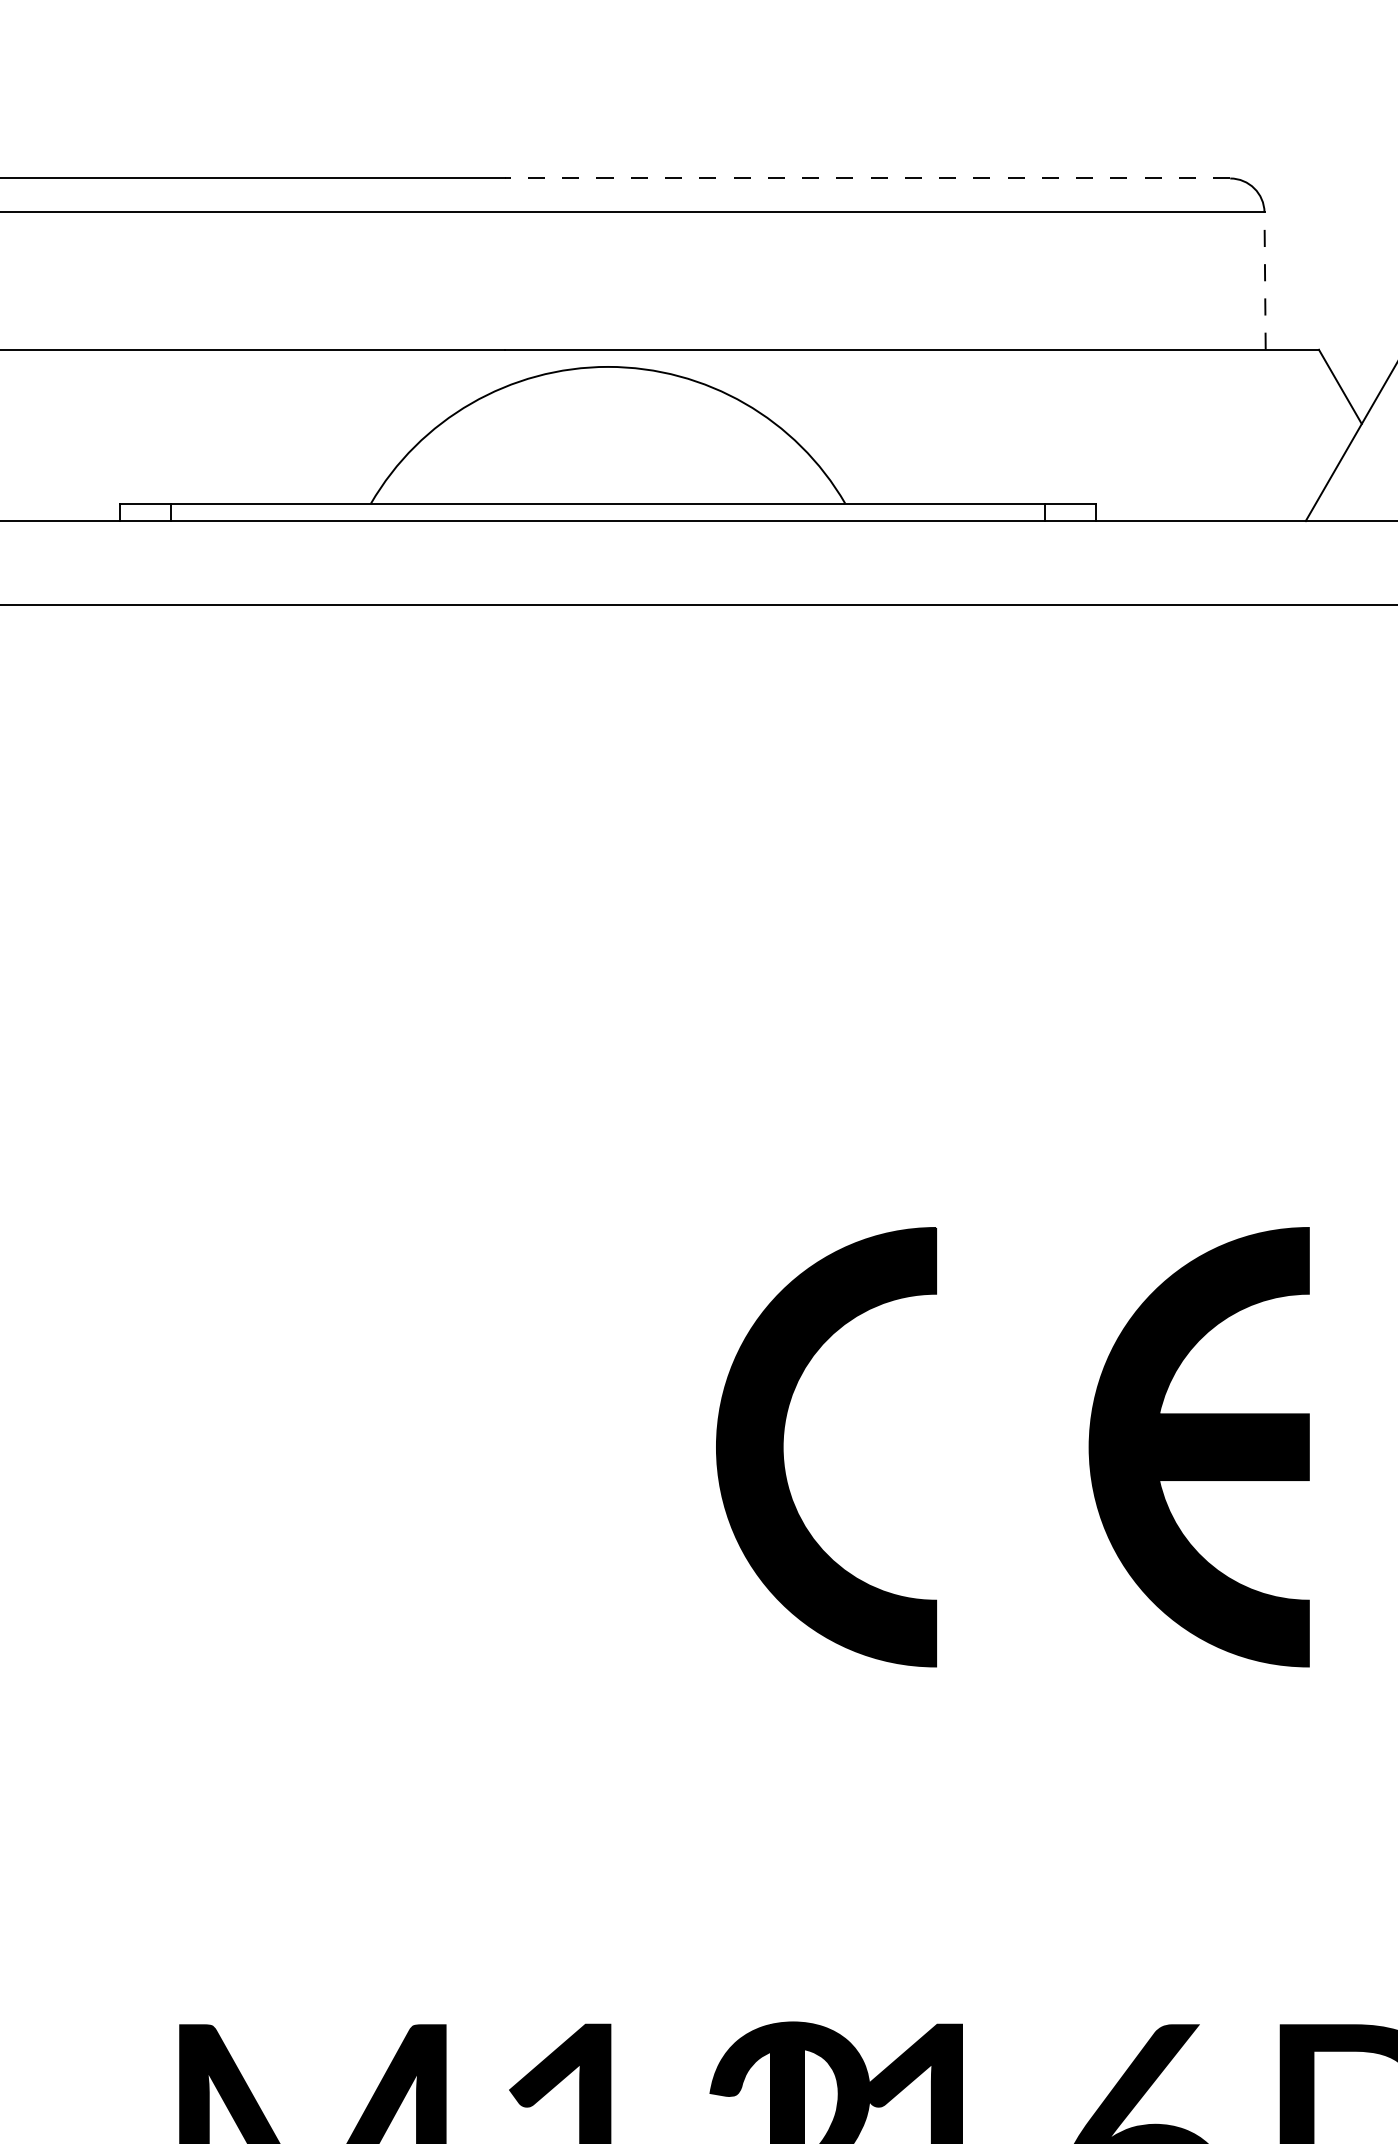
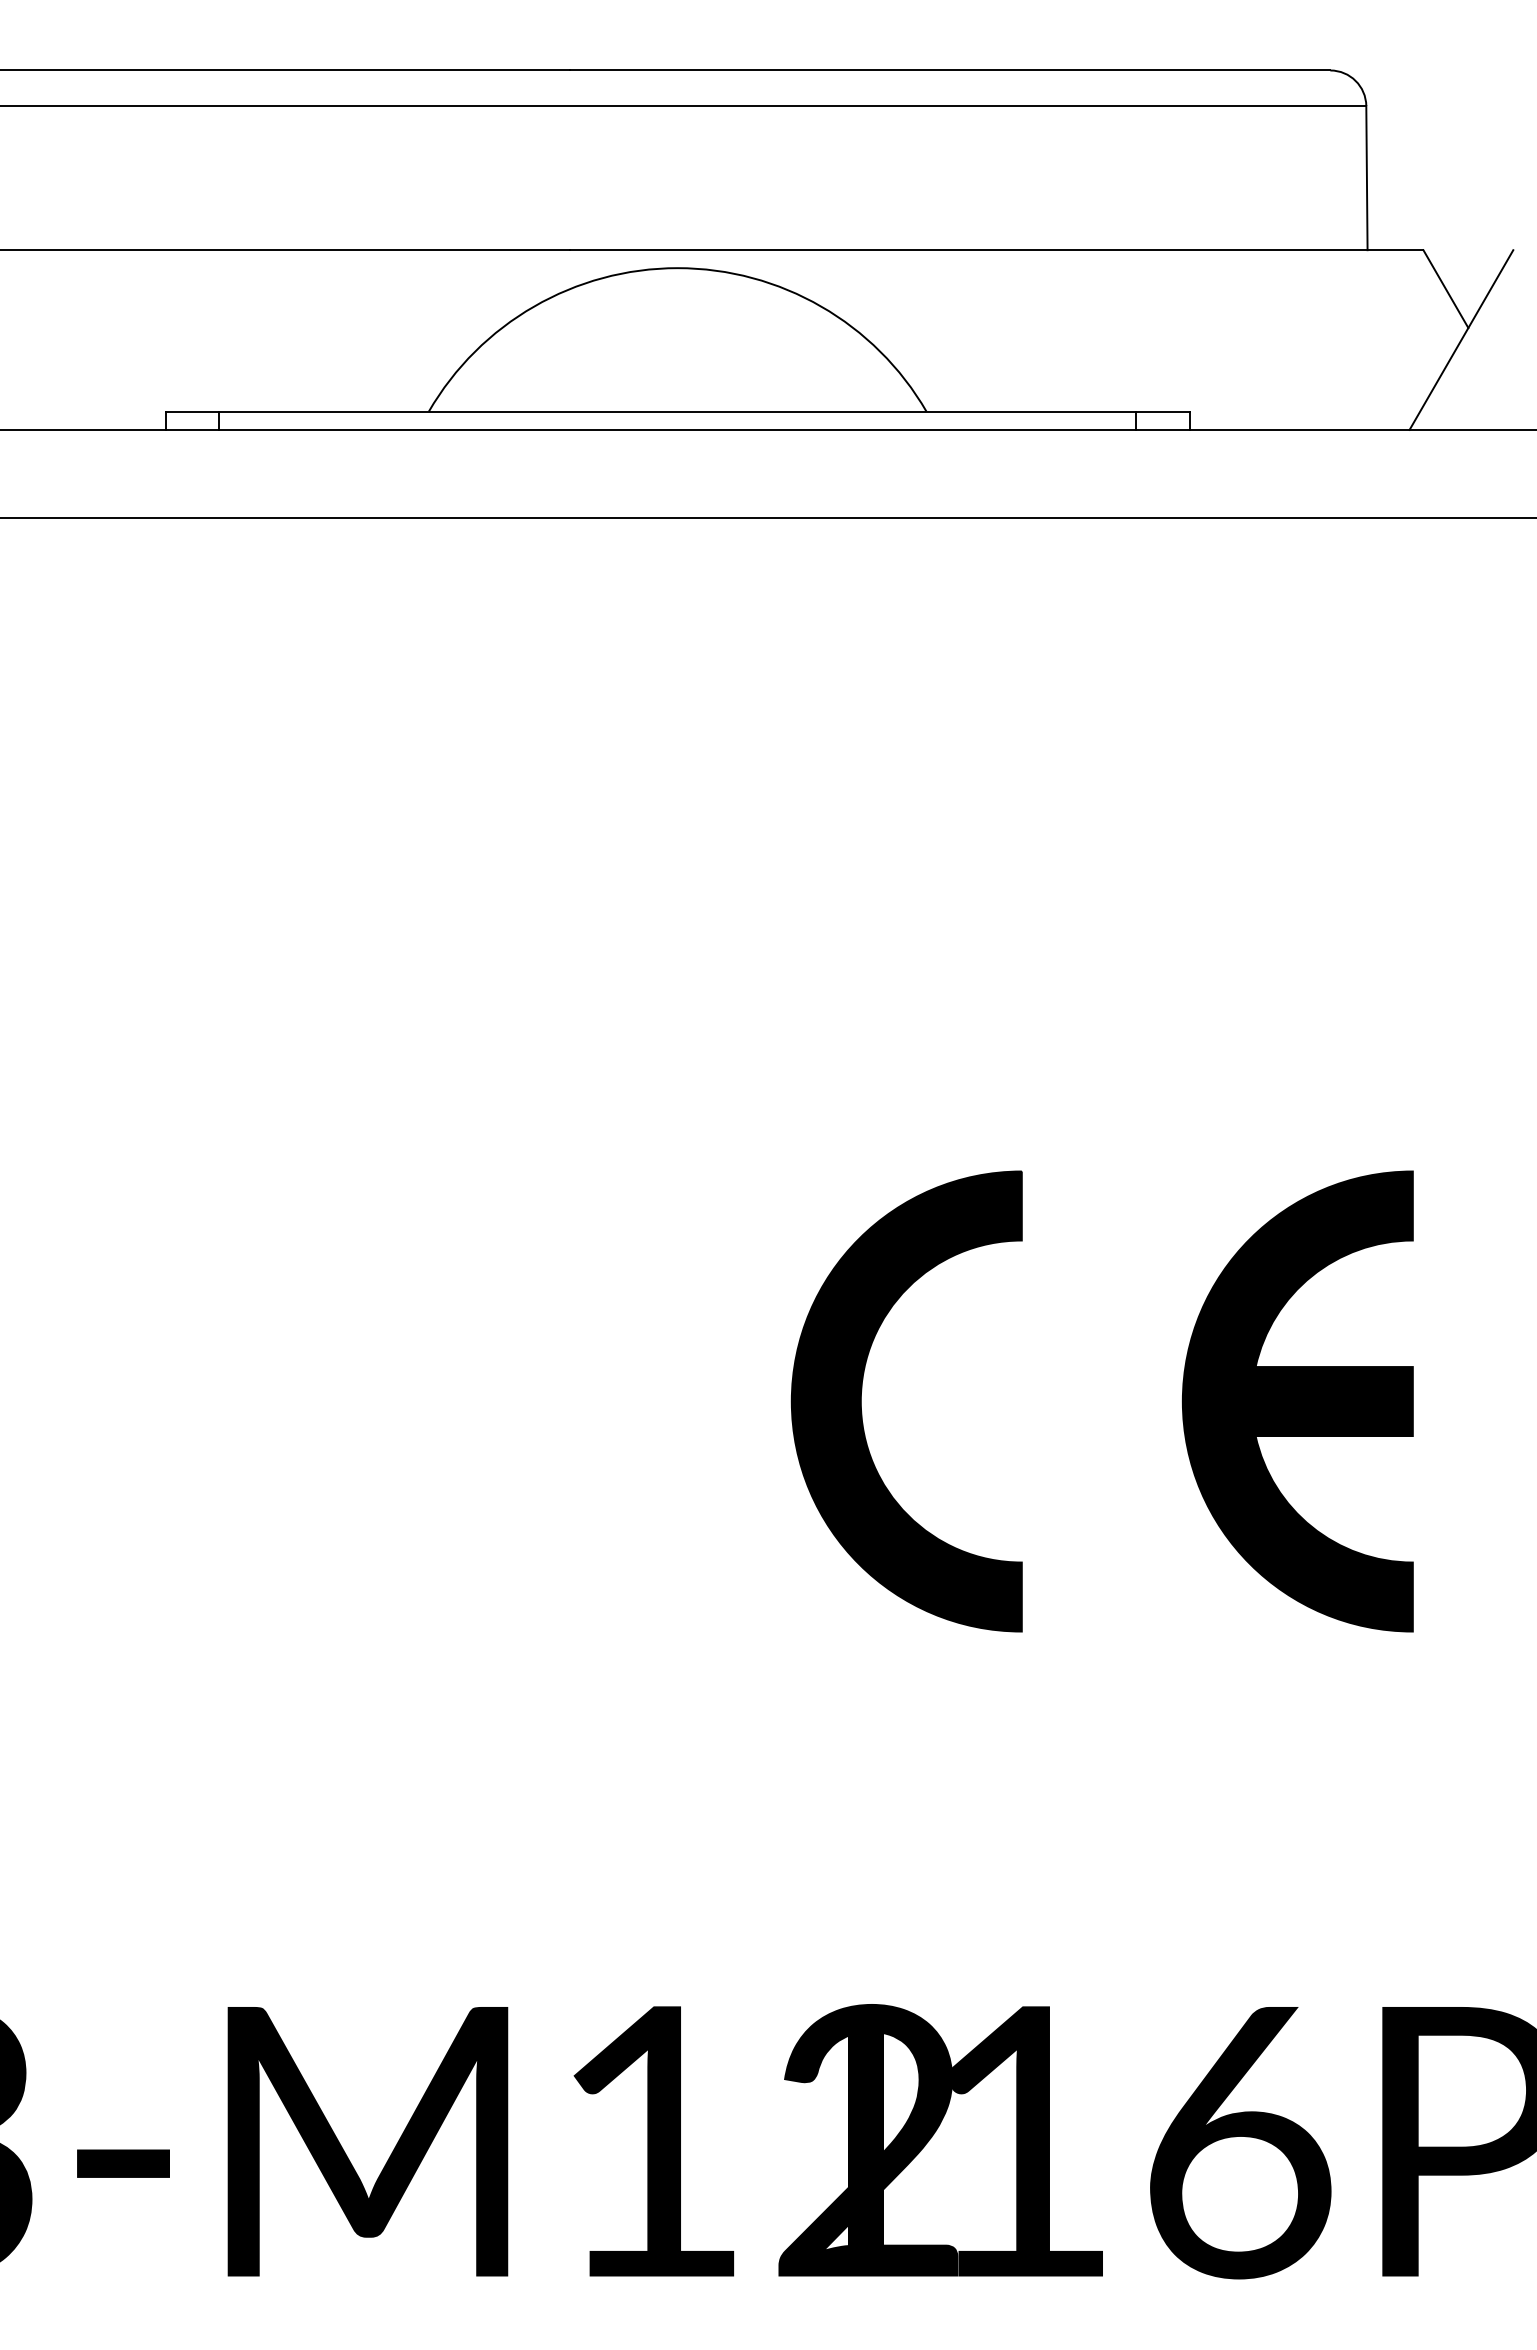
line: (867, 178) -> (949, 70), dashed -> solid
line: (1264, 280) -> (1366, 177), dashed -> solid

